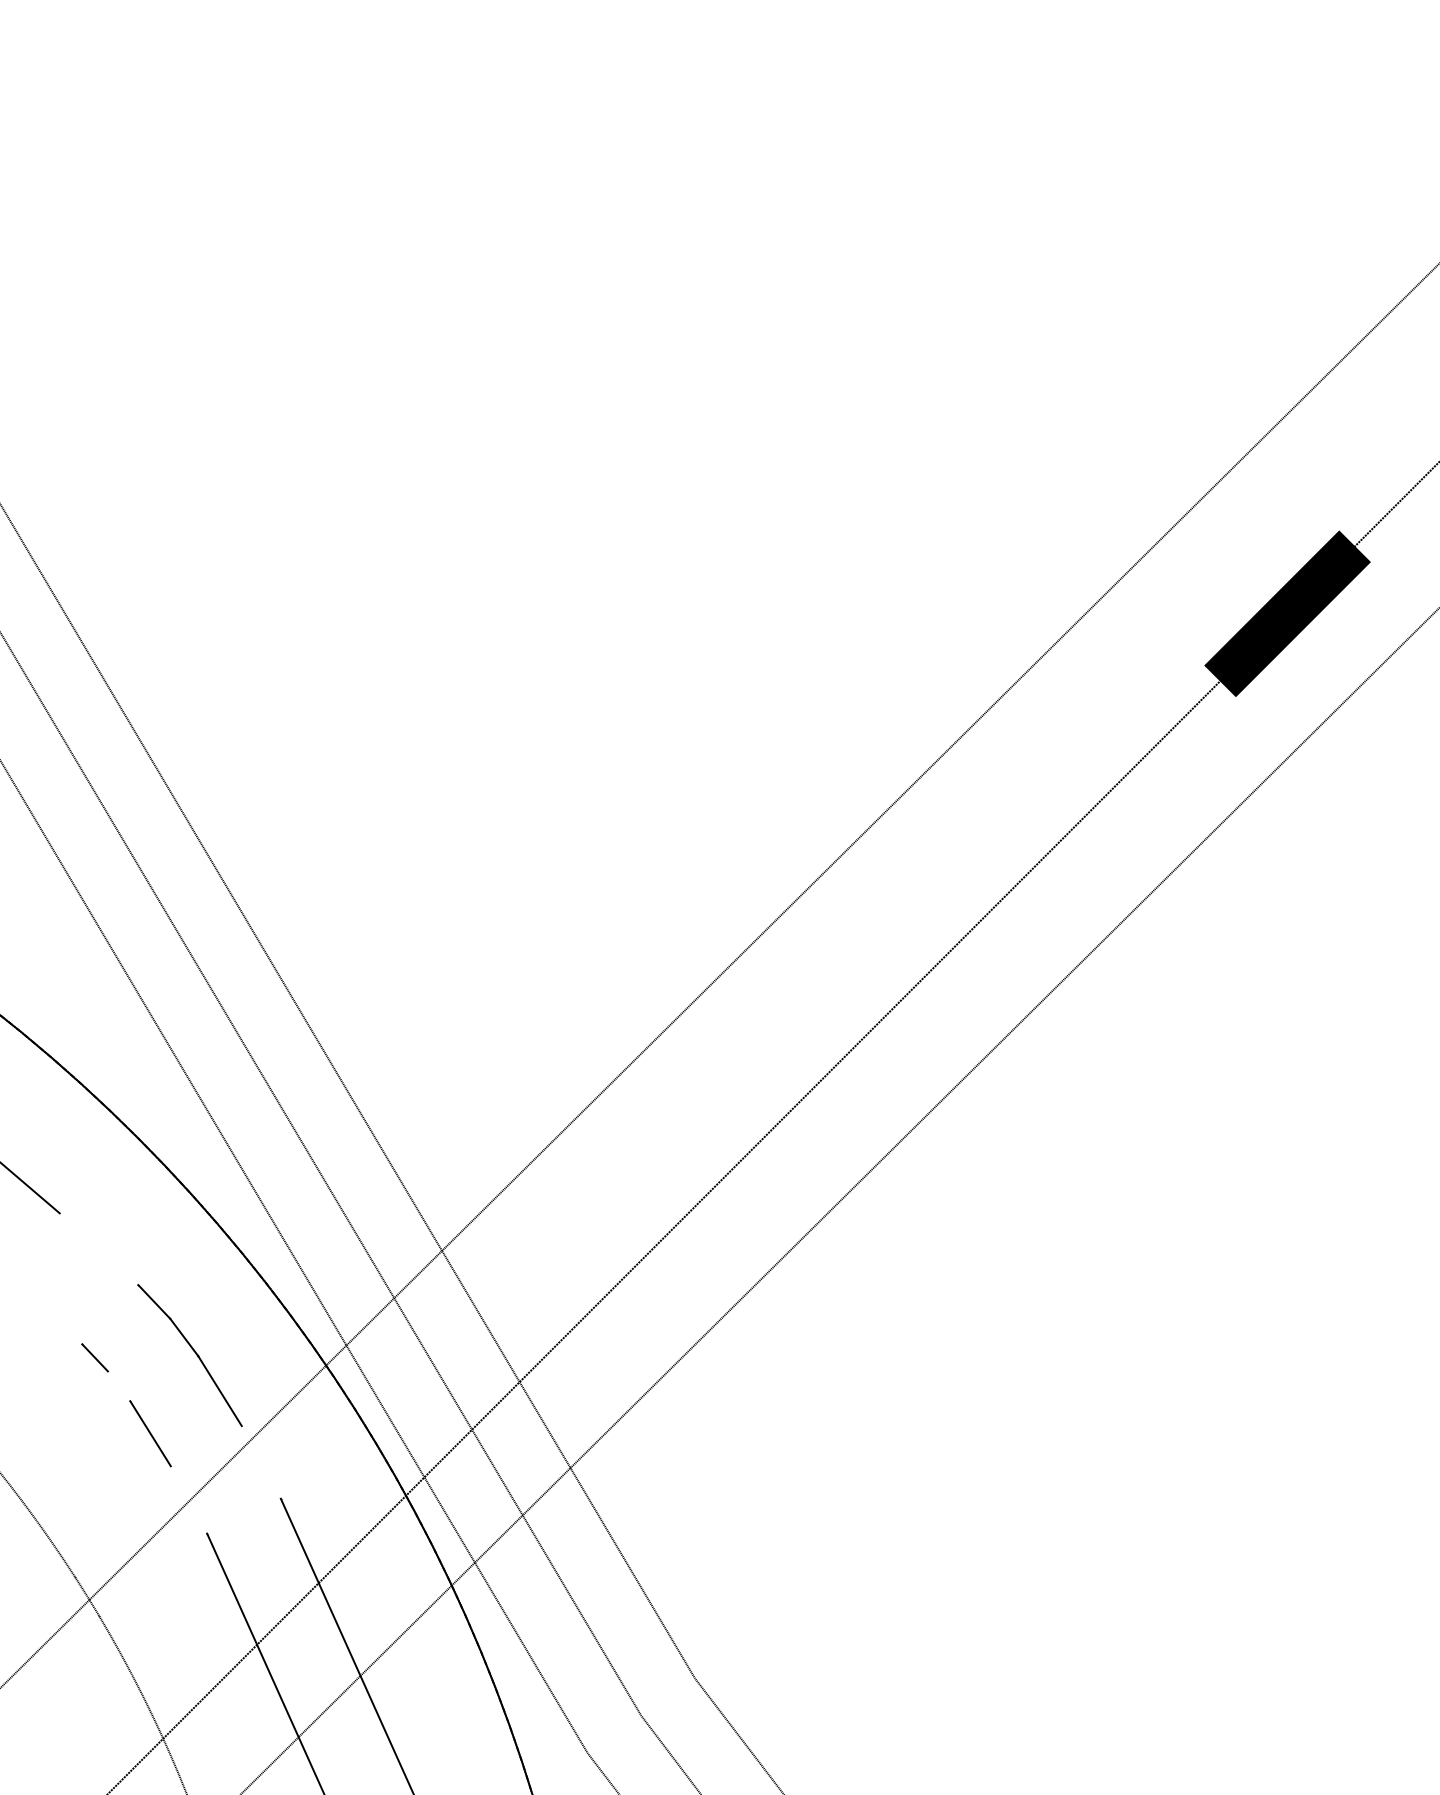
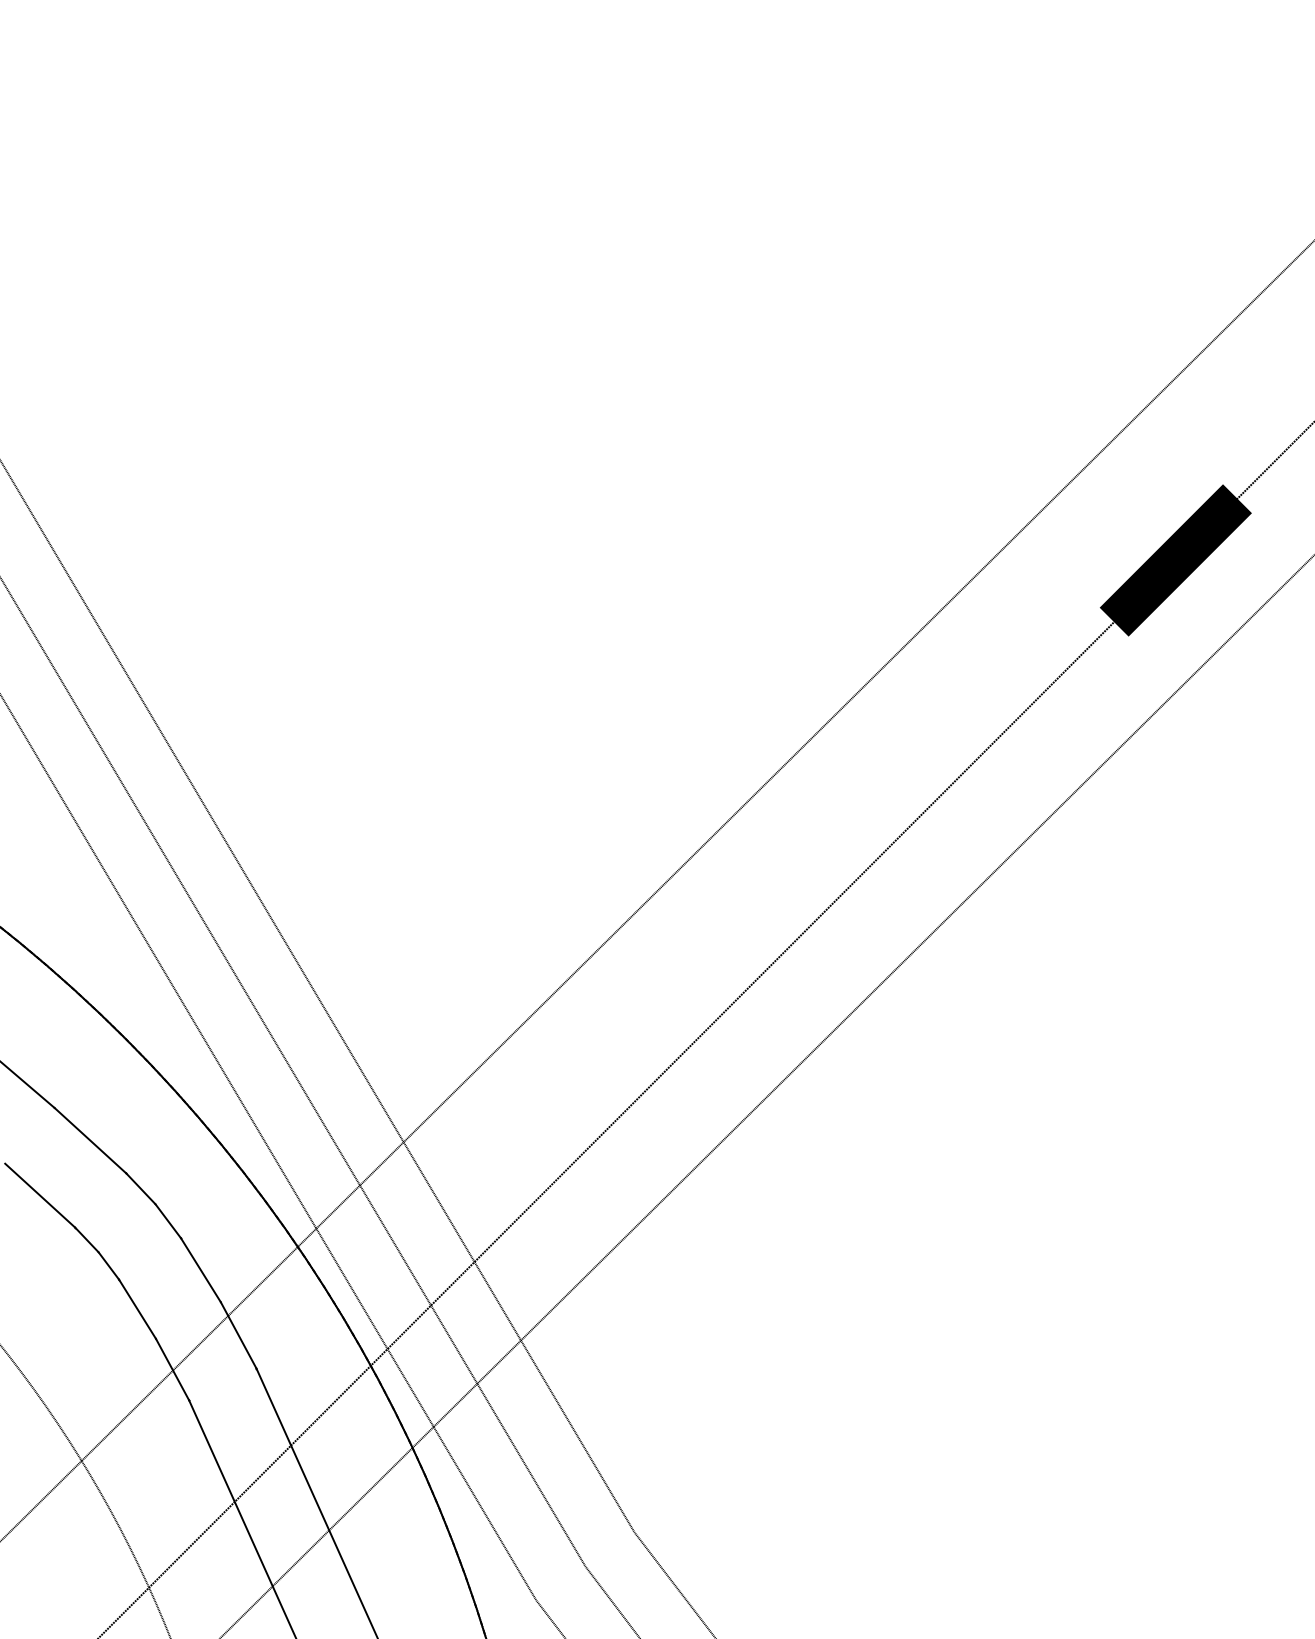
line: (98, 1249) -> (89, 1140), added
line: (43, 1309) -> (39, 1195), added
line: (118, 1386) -> (108, 1266), added
line: (260, 1462) -> (237, 1335), added
line: (188, 1499) -> (172, 1369), added

